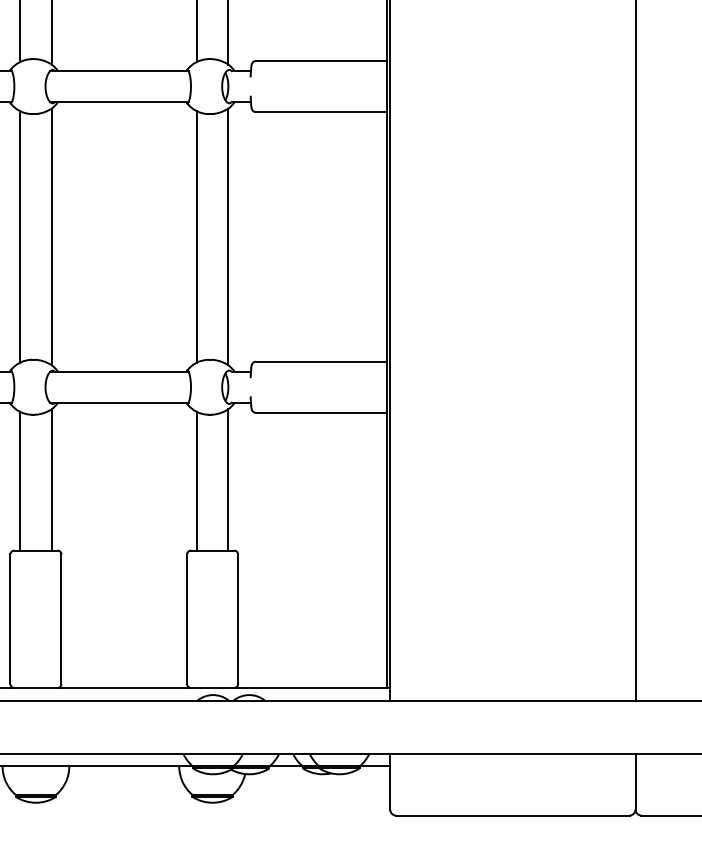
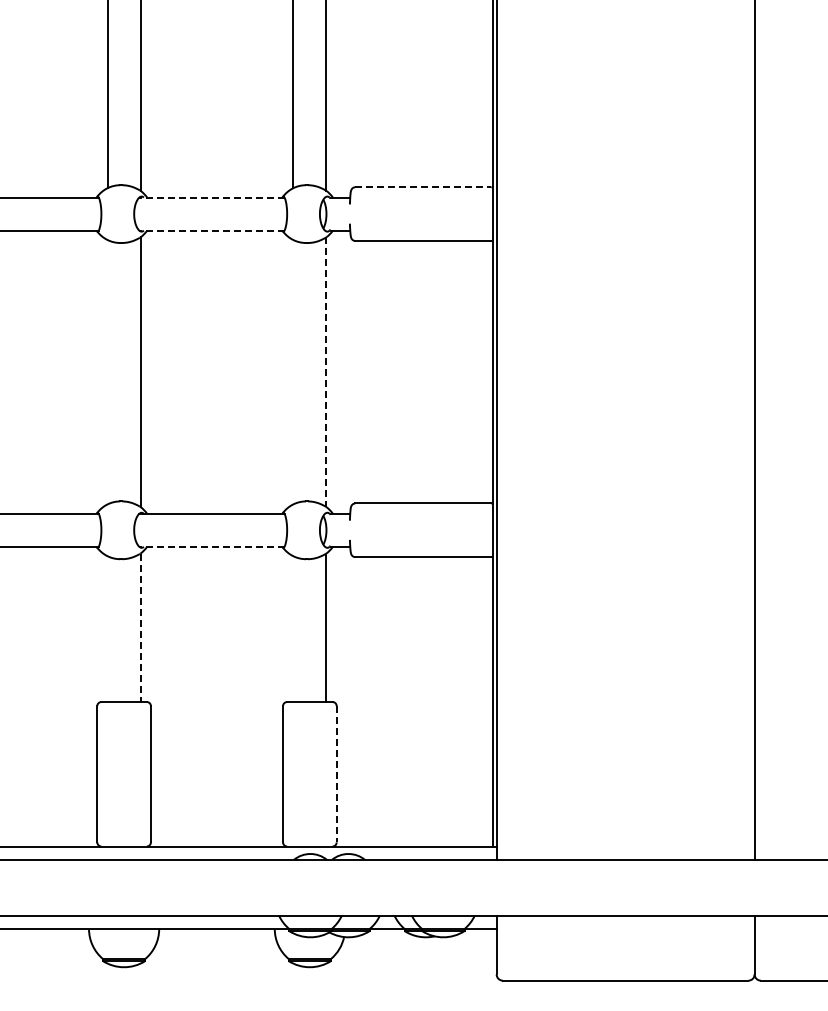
line: (320, 61) -> (423, 187), solid -> dashed
line: (119, 70) -> (211, 197), solid -> dashed
line: (119, 102) -> (211, 230), solid -> dashed
line: (20, 237) -> (107, 372), removed
line: (197, 237) -> (293, 372), removed
line: (228, 237) -> (326, 372), solid -> dashed
line: (119, 402) -> (211, 546), solid -> dashed
line: (51, 480) -> (140, 628), solid -> dashed
line: (20, 481) -> (107, 629), removed
line: (197, 481) -> (293, 629), removed
line: (237, 619) -> (336, 774), solid -> dashed

